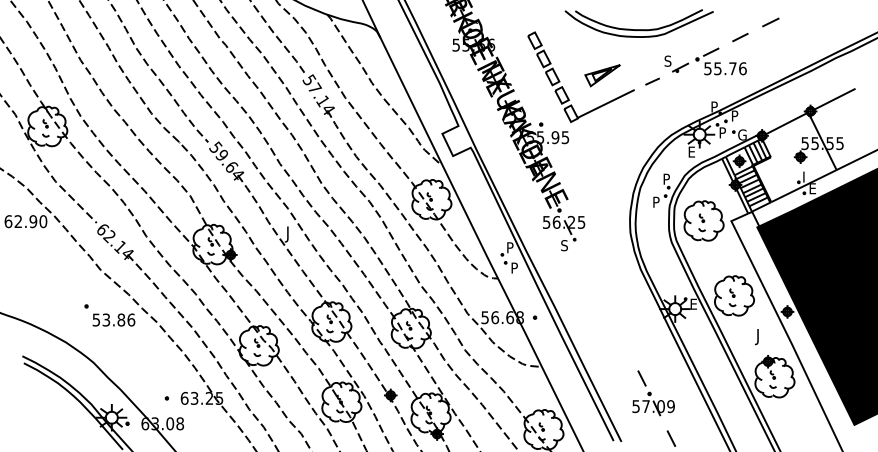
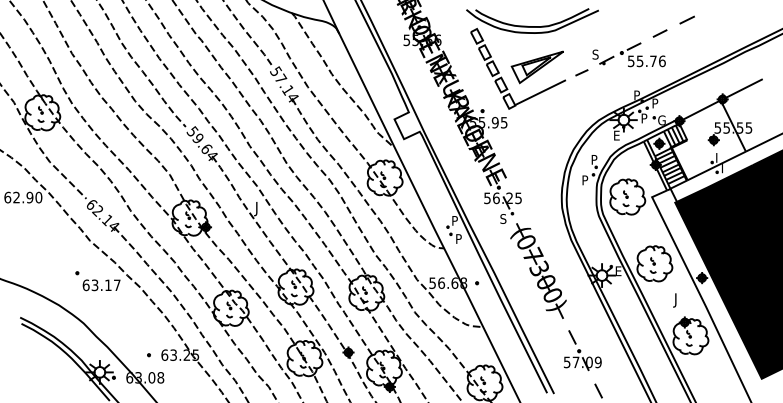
part: (638, 23) -> (531, 21), moved
part: (602, 75) -> (537, 67), size x1.67
text: (813, 188) -> (725, 168), E -> I
part: (603, 303) -> (538, 270), added
text: (113, 319) -> (101, 284), 53.86 -> 63.17

